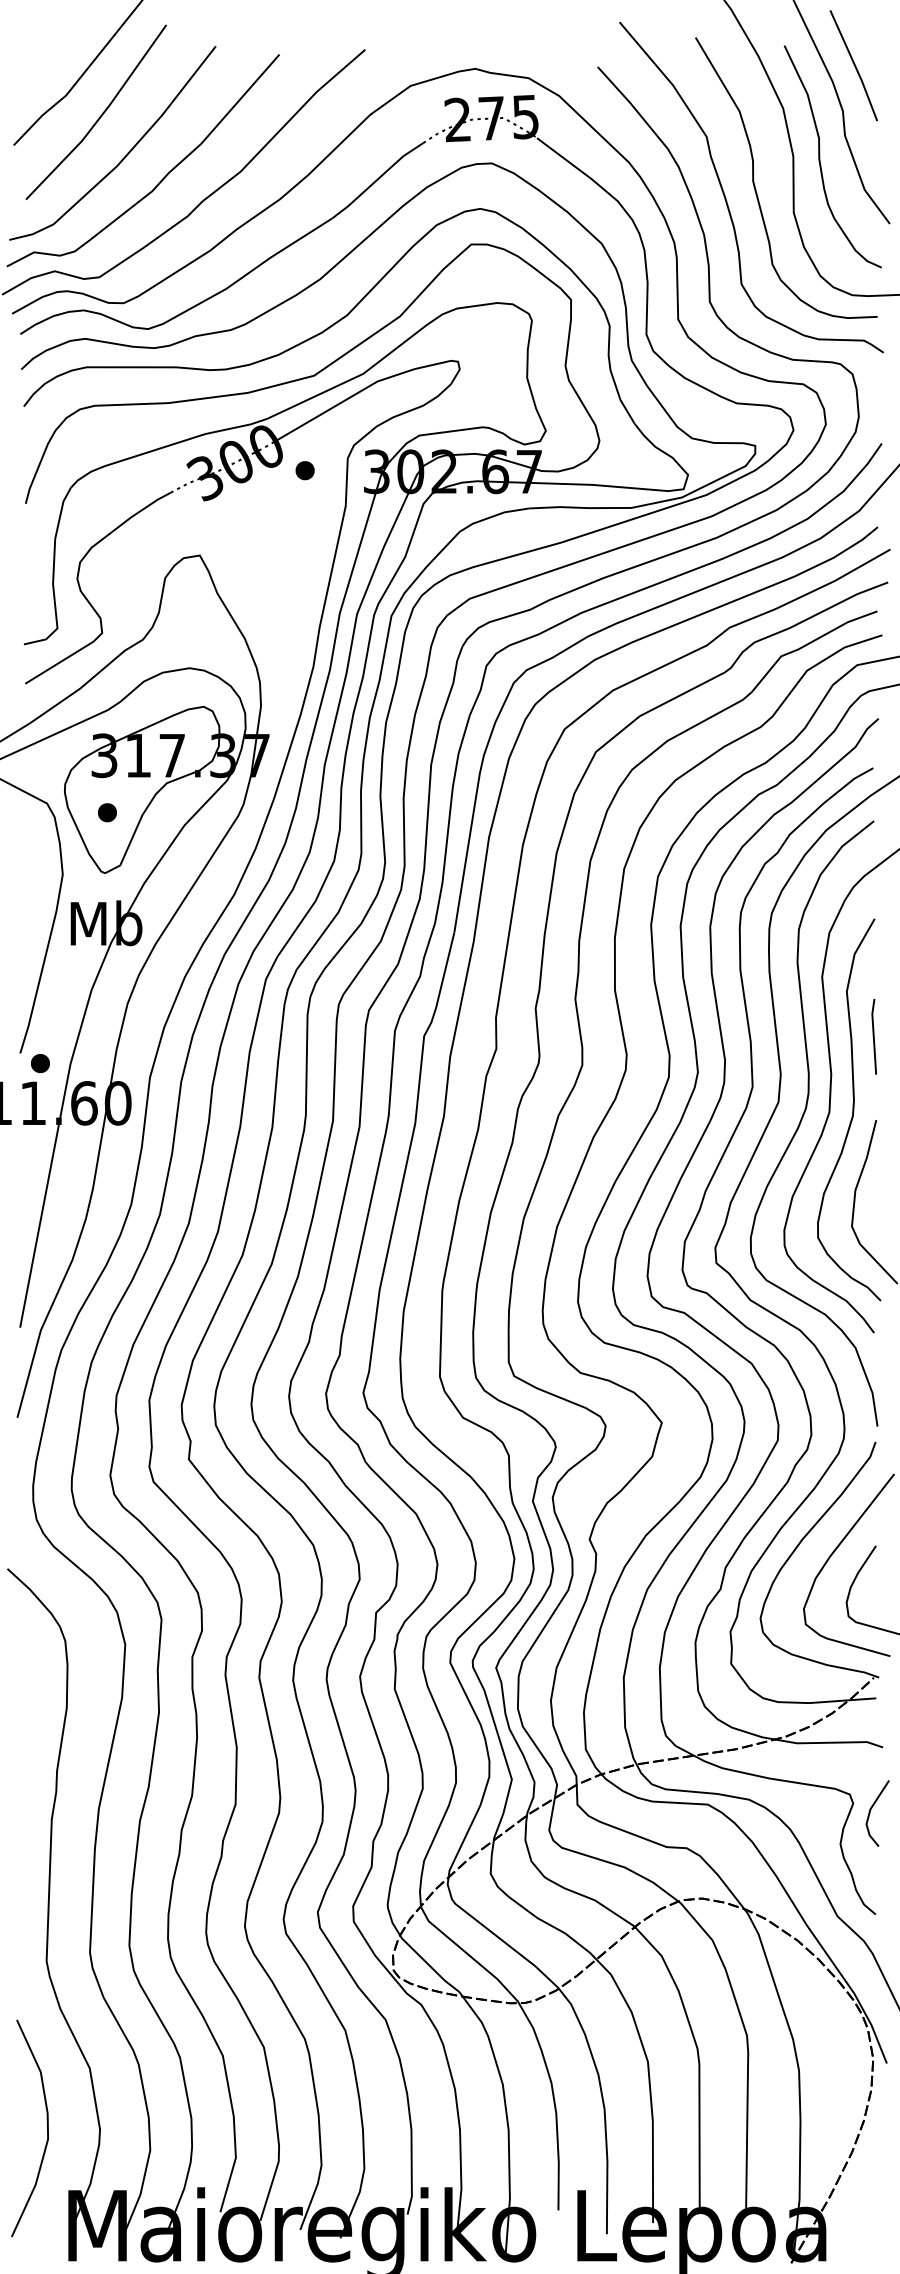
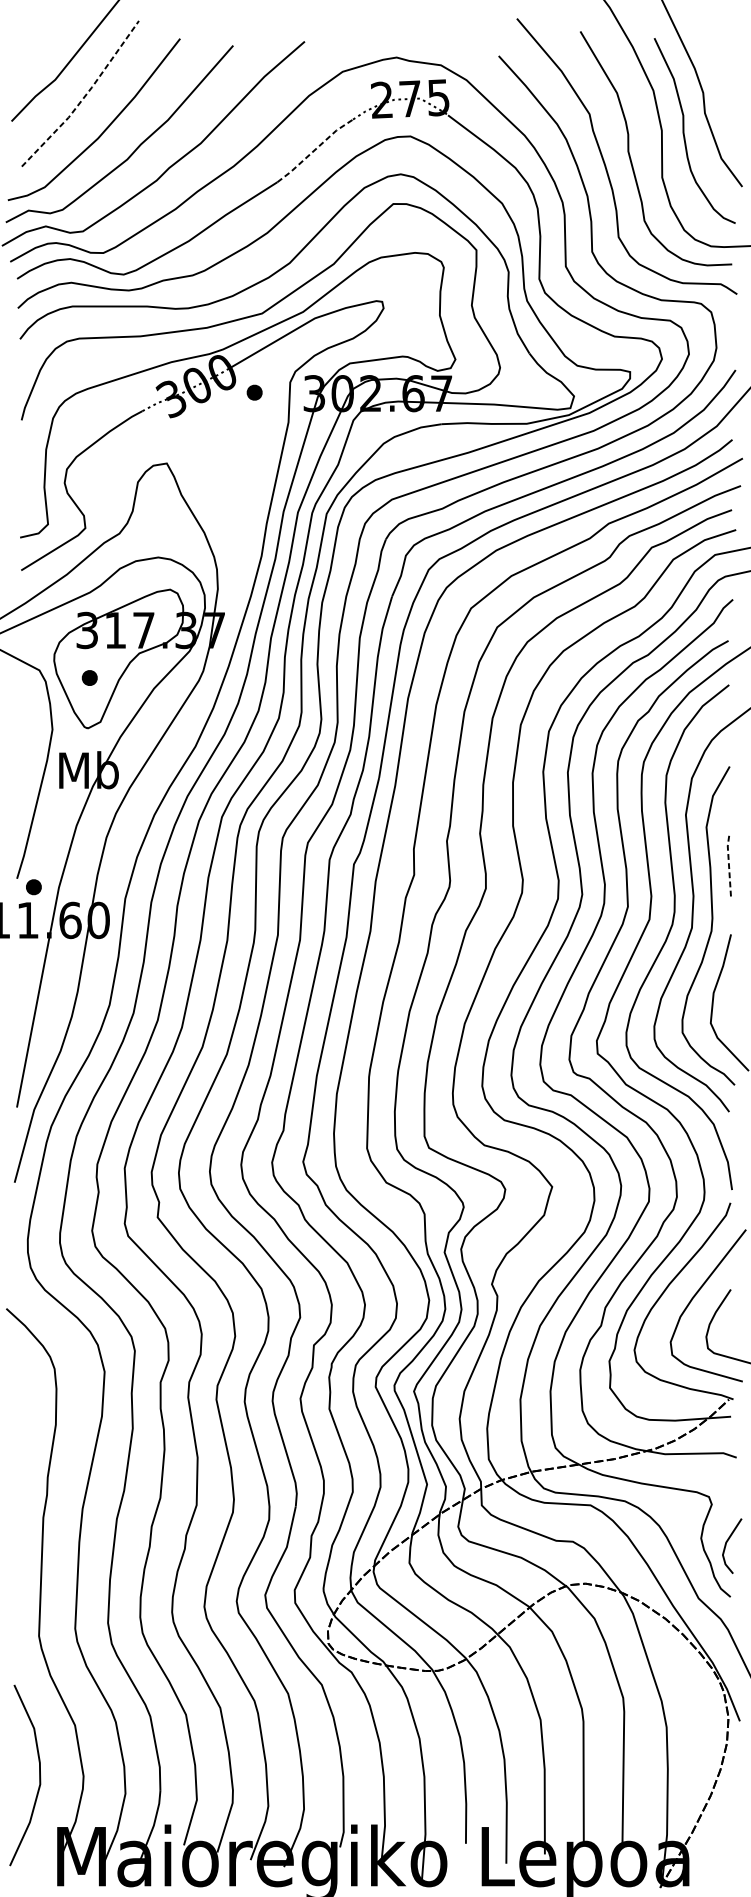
line: (853, 64) -> (712, 53), removed
line: (101, 116) -> (84, 97), solid -> dashed
line: (377, 179) -> (315, 149), solid -> dashed
line: (873, 1035) -> (728, 863), solid -> dashed
line: (871, 1810) -> (727, 1543), moved

